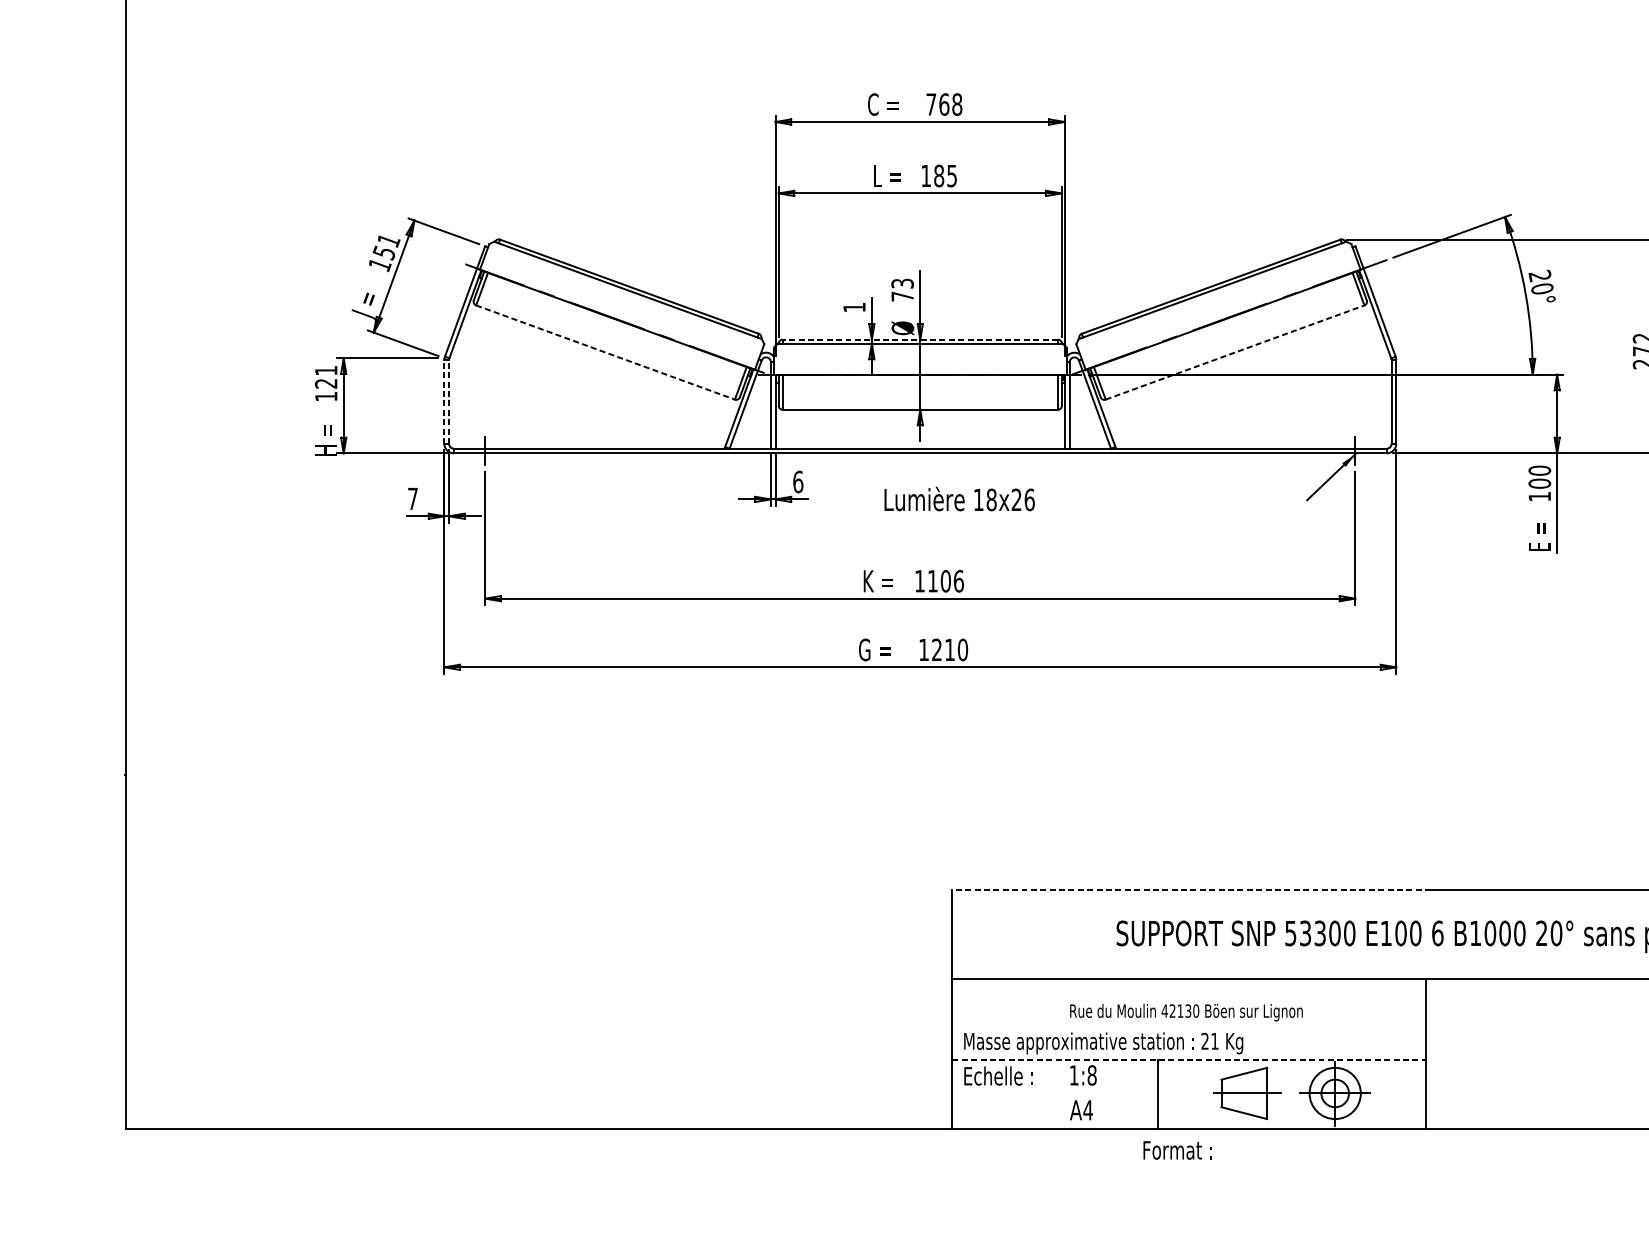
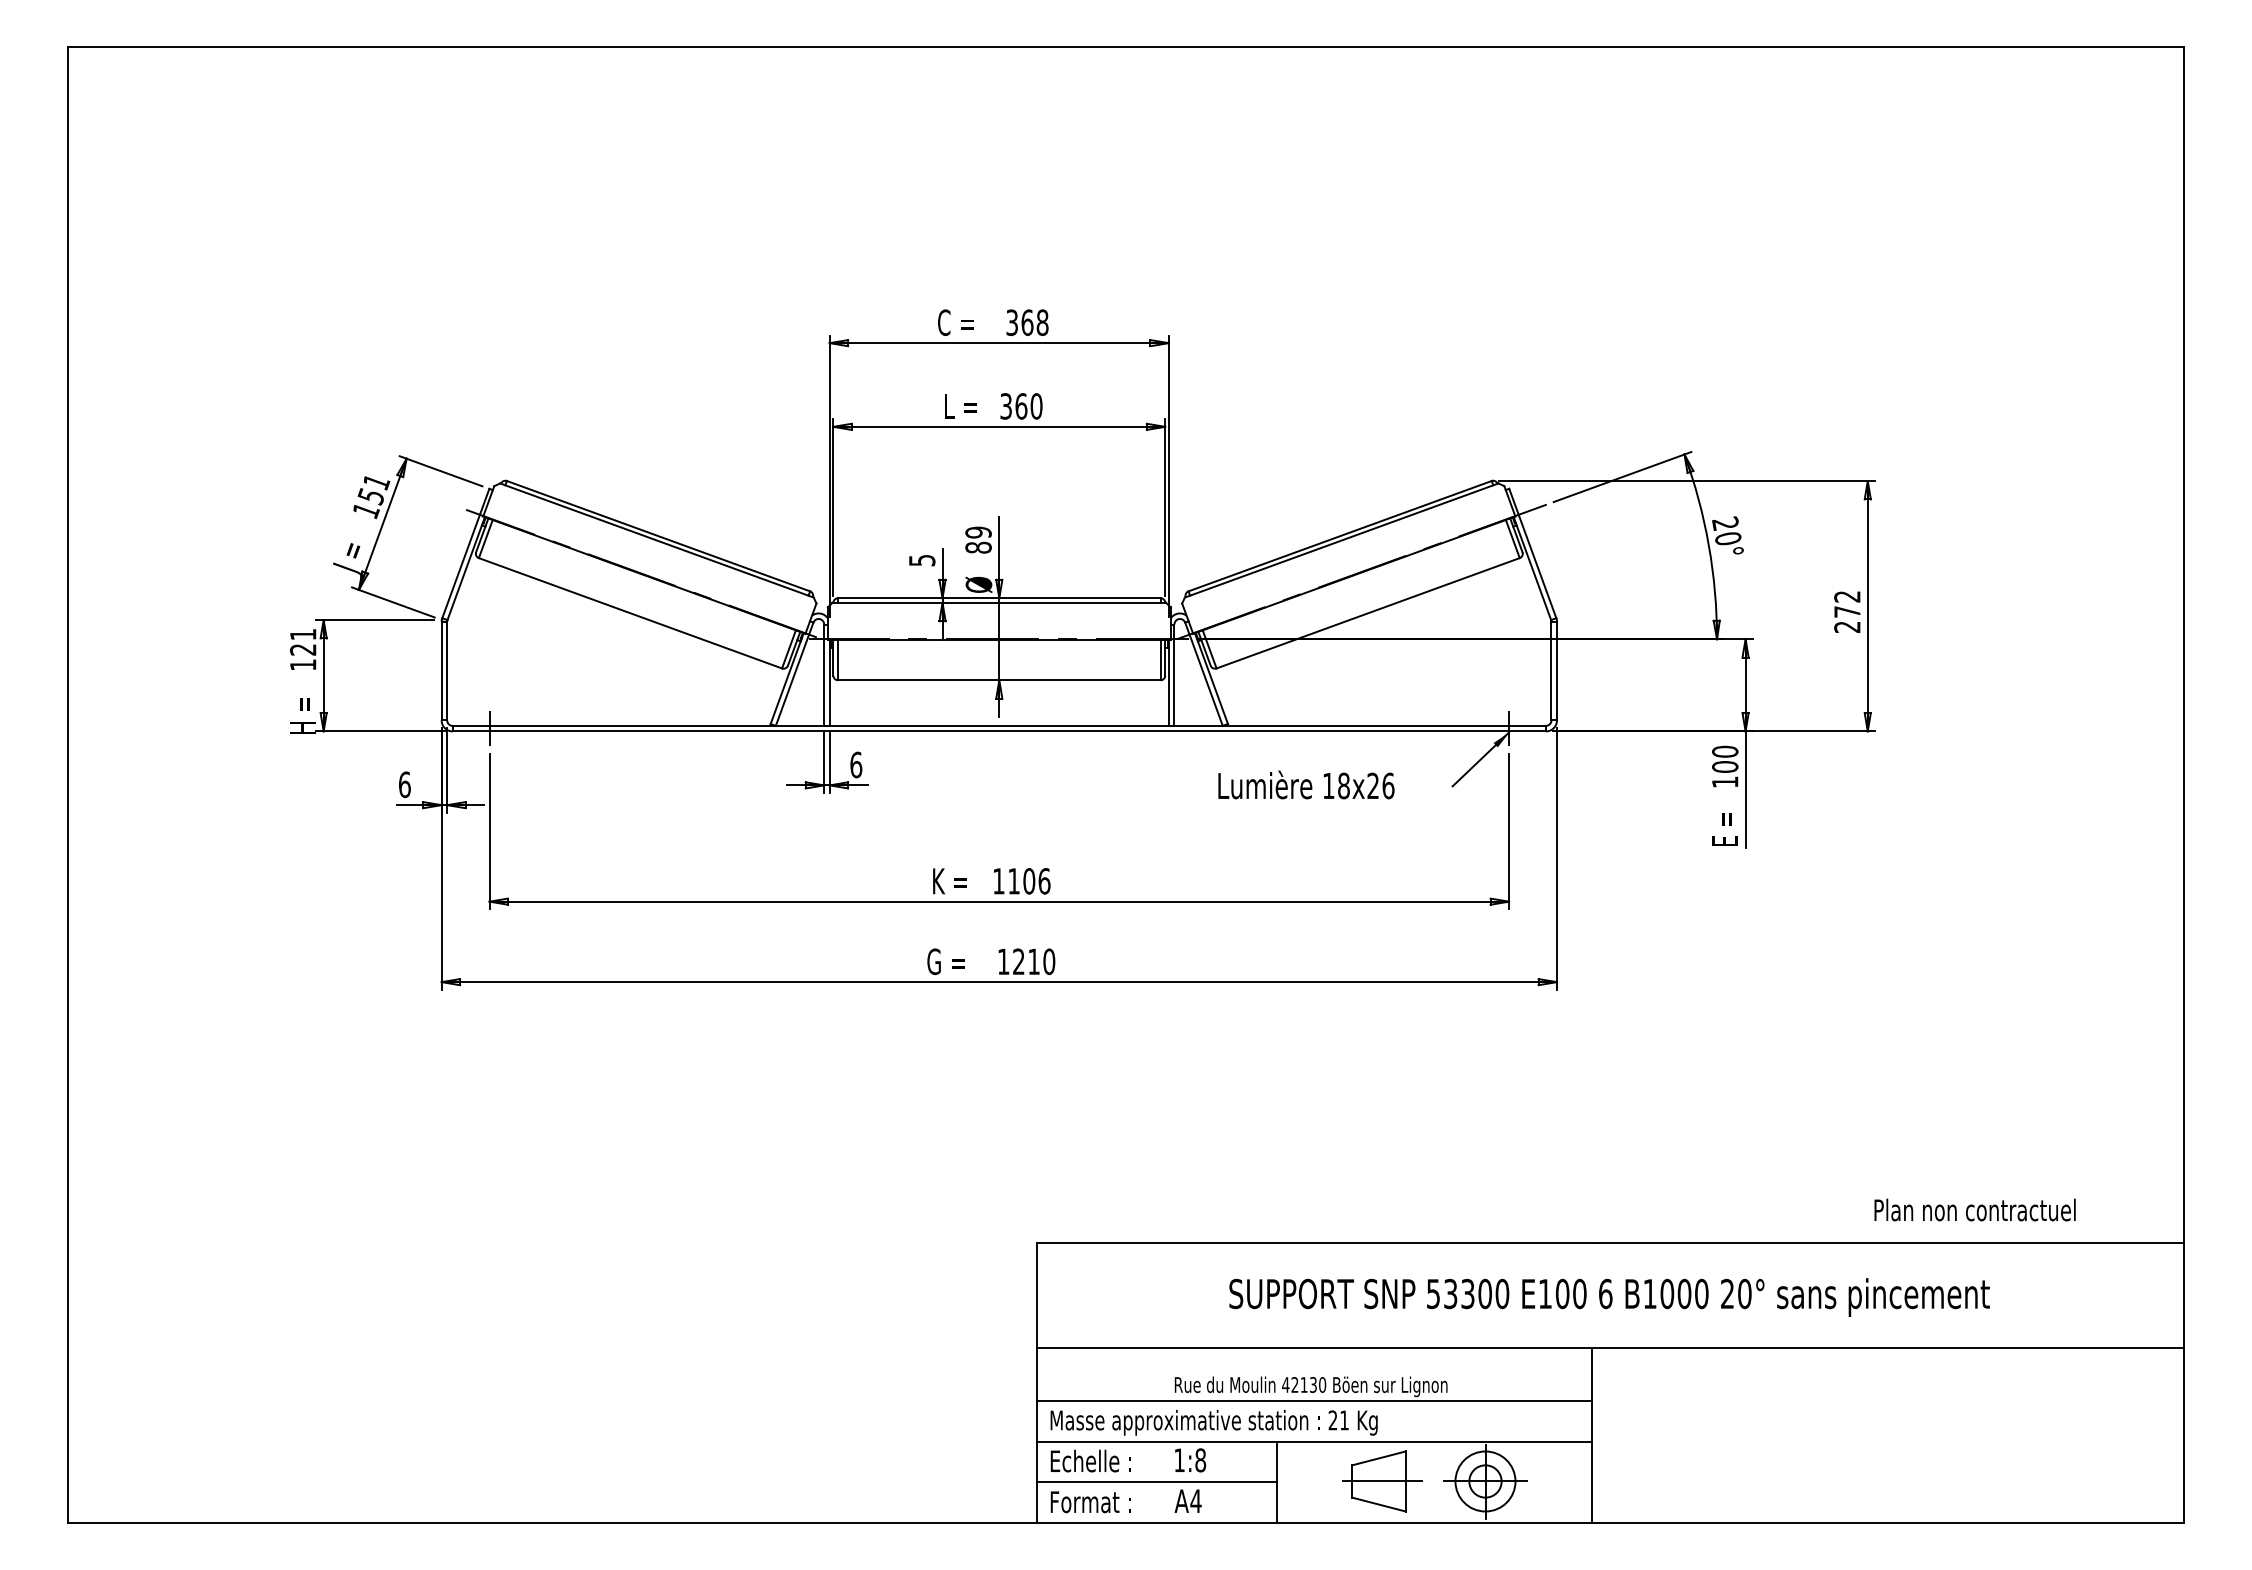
text: (930, 104) -> (1011, 322), 768 -> 368
text: (939, 176) -> (1021, 406), 185 -> 360
text: (902, 289) -> (978, 539), 73 -> 89
text: (854, 307) -> (922, 560), 1 -> 5
line: (919, 339) -> (998, 598), dashed -> solid
line: (605, 352) -> (630, 613), dashed -> solid
line: (1235, 352) -> (1368, 613), dashed -> solid
line: (444, 401) -> (441, 670), dashed -> solid
line: (449, 401) -> (447, 670), dashed -> solid
text: (412, 498) -> (404, 784), 7 -> 6
text: (959, 498) -> (1306, 784), moved
line: (1191, 889) -> (1316, 1242), dashed -> solid
line: (1189, 1025) -> (1314, 1401), added
line: (1189, 1059) -> (1314, 1441), dashed -> solid
line: (1054, 1094) -> (1156, 1482), added
text: (1177, 1150) -> (1090, 1502), moved

